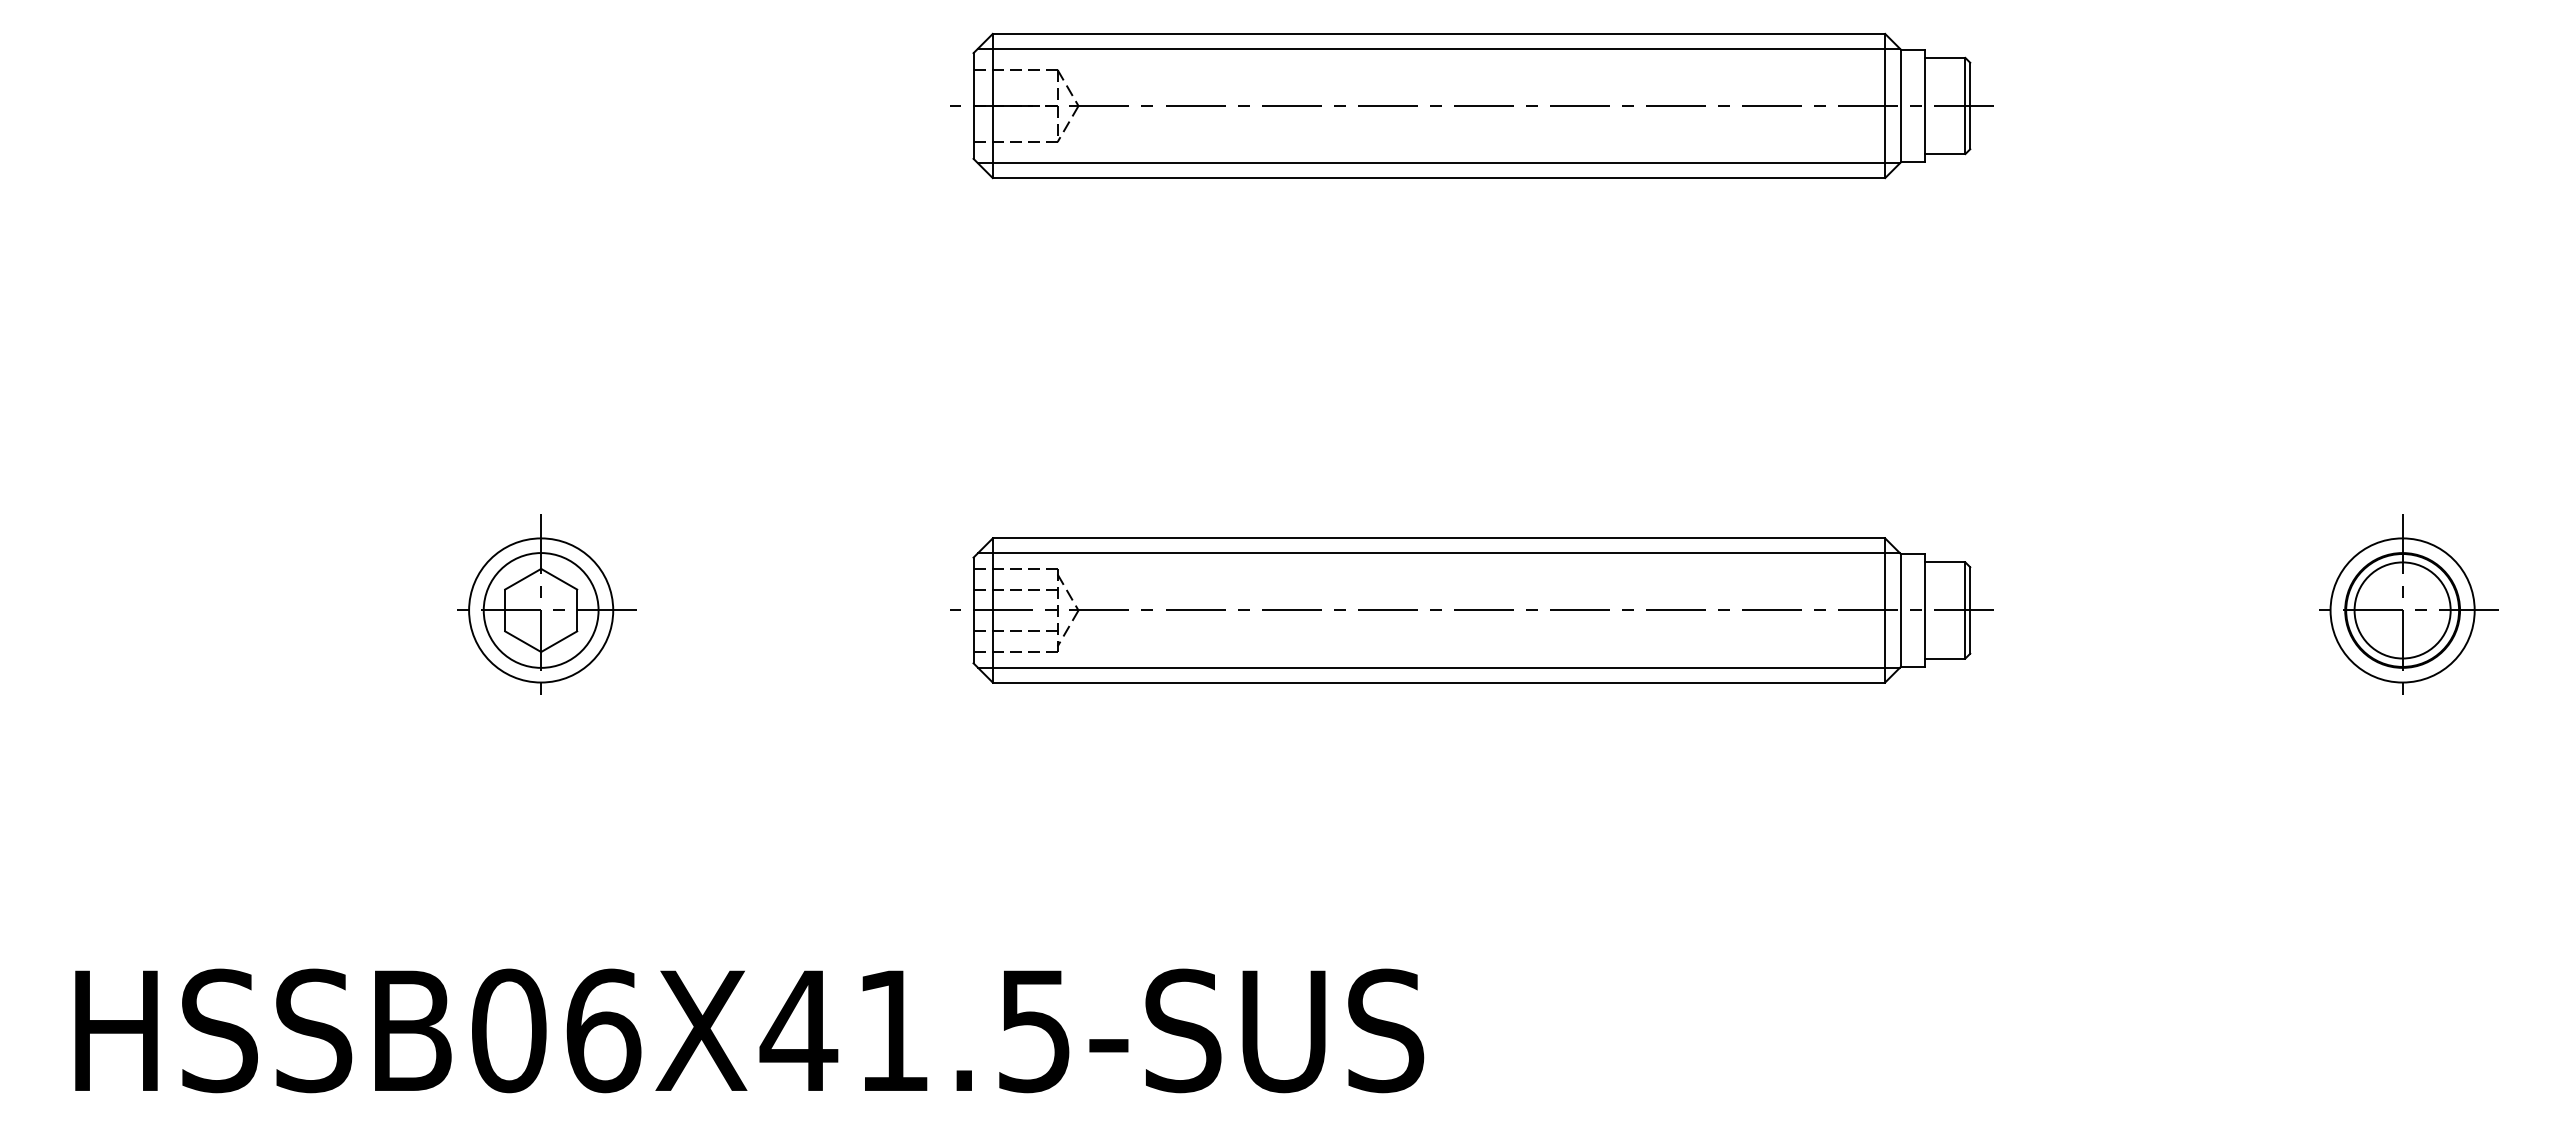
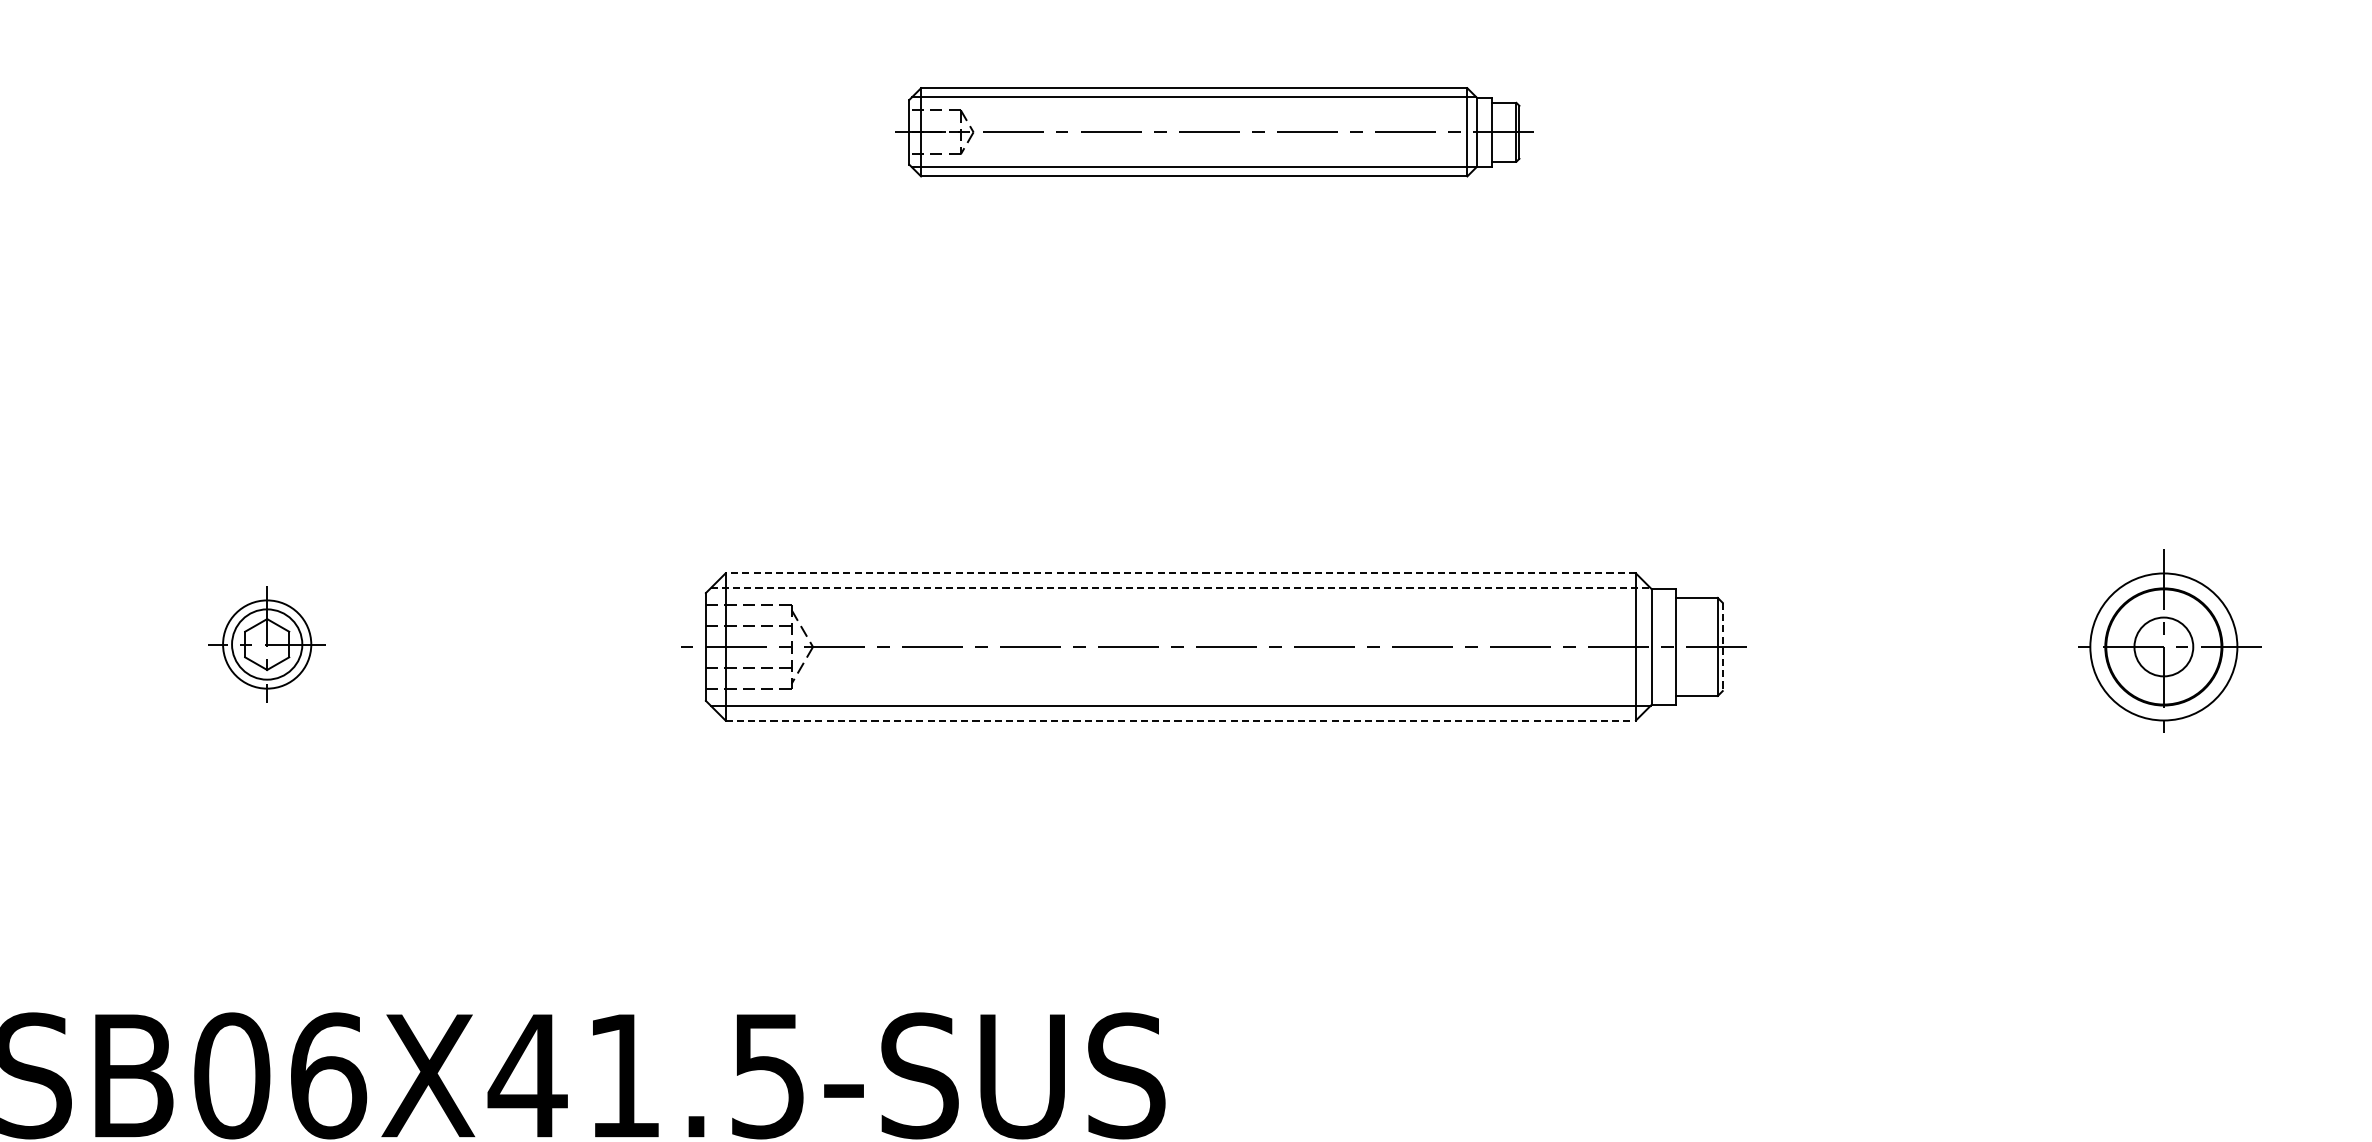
part: (1471, 105) -> (1213, 131), size x0.6
line: (1438, 538) -> (1180, 573), solid -> dashed
line: (1438, 553) -> (1180, 588), solid -> dashed
part: (546, 604) -> (270, 640), size x0.6
line: (1970, 610) -> (1723, 647), solid -> dashed
circle: (2402, 610) -> (2163, 647), size x0.6
line: (1439, 682) -> (1181, 720), solid -> dashed

